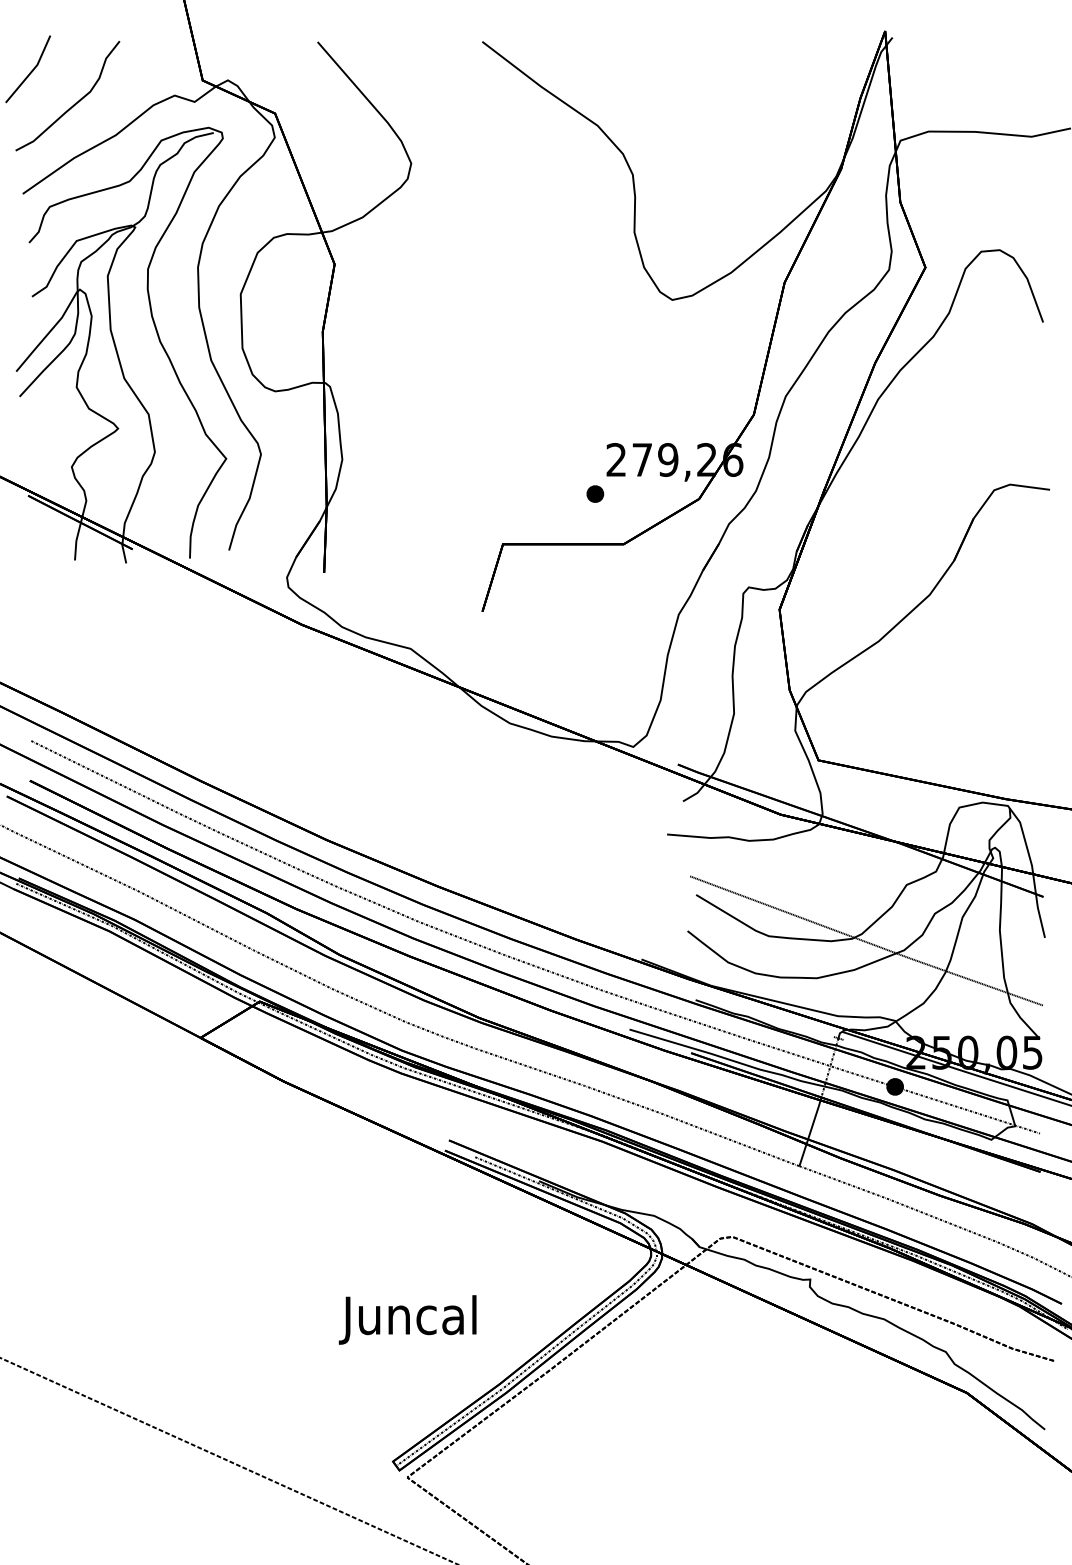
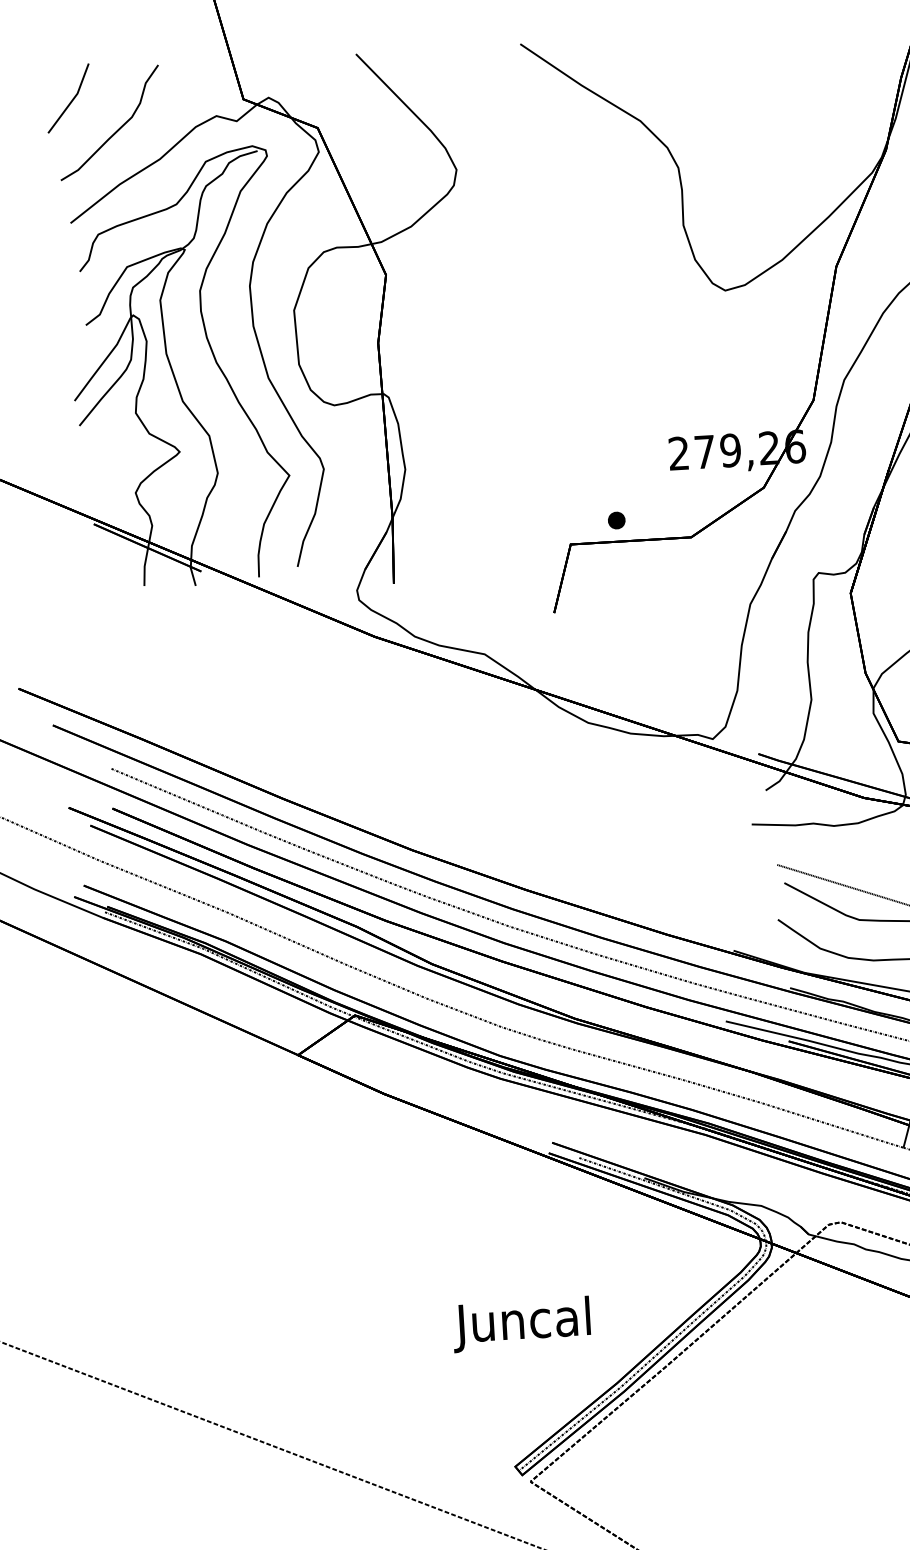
part: (595, 493) -> (616, 519), moved

